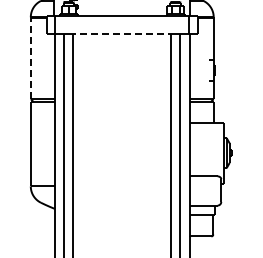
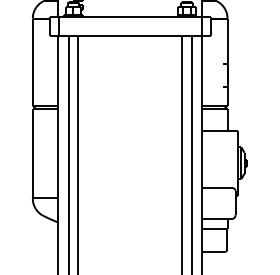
line: (122, 33) -> (130, 35), dashed -> solid
line: (30, 58) -> (32, 62), dashed -> solid

